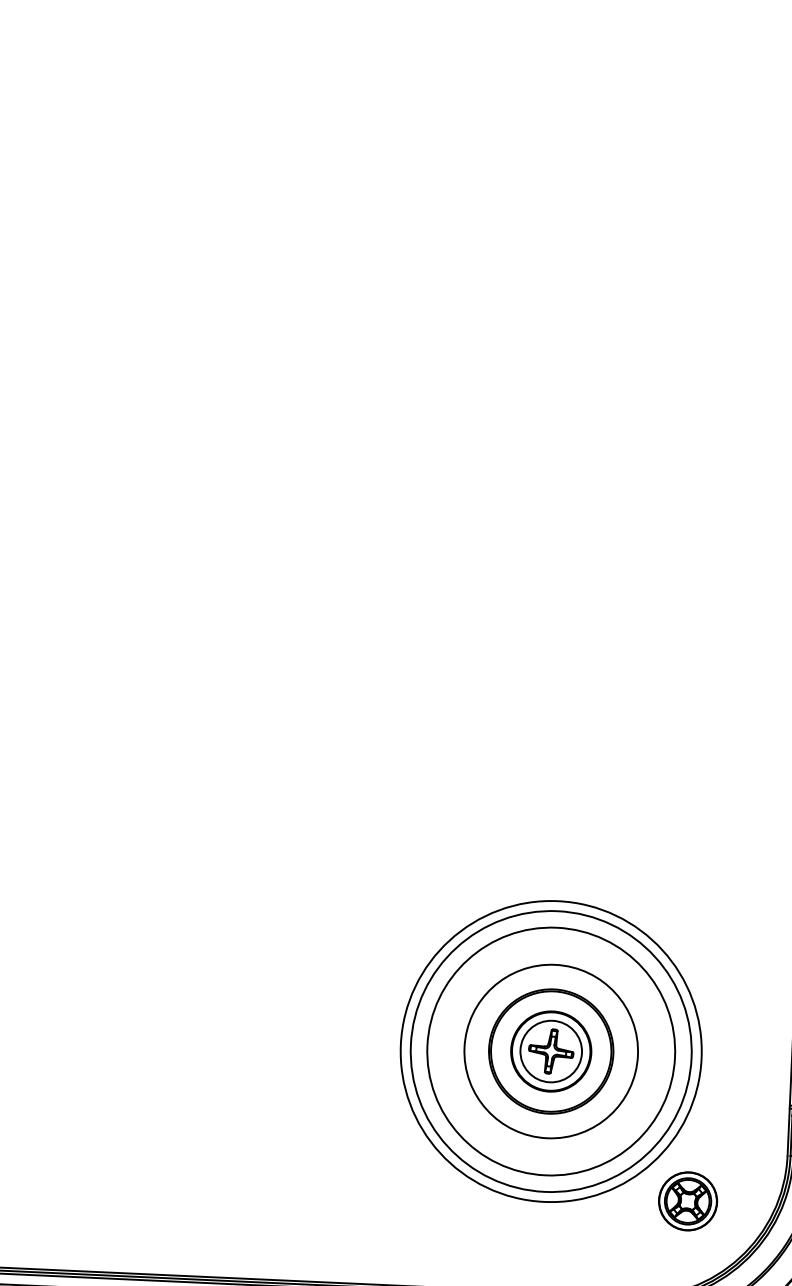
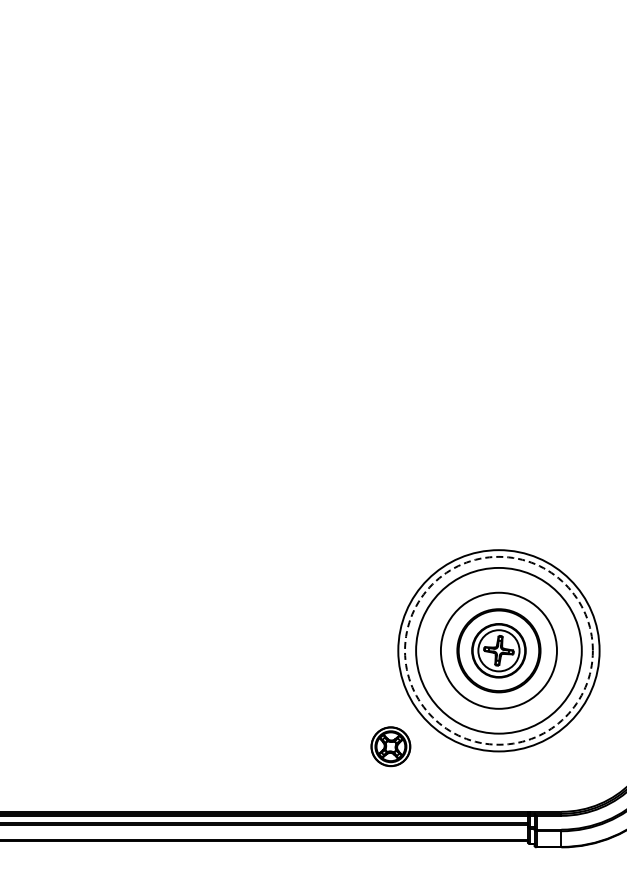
circle: (550, 1051) -> (498, 650), solid -> dashed
part: (687, 1201) -> (390, 746), moved

